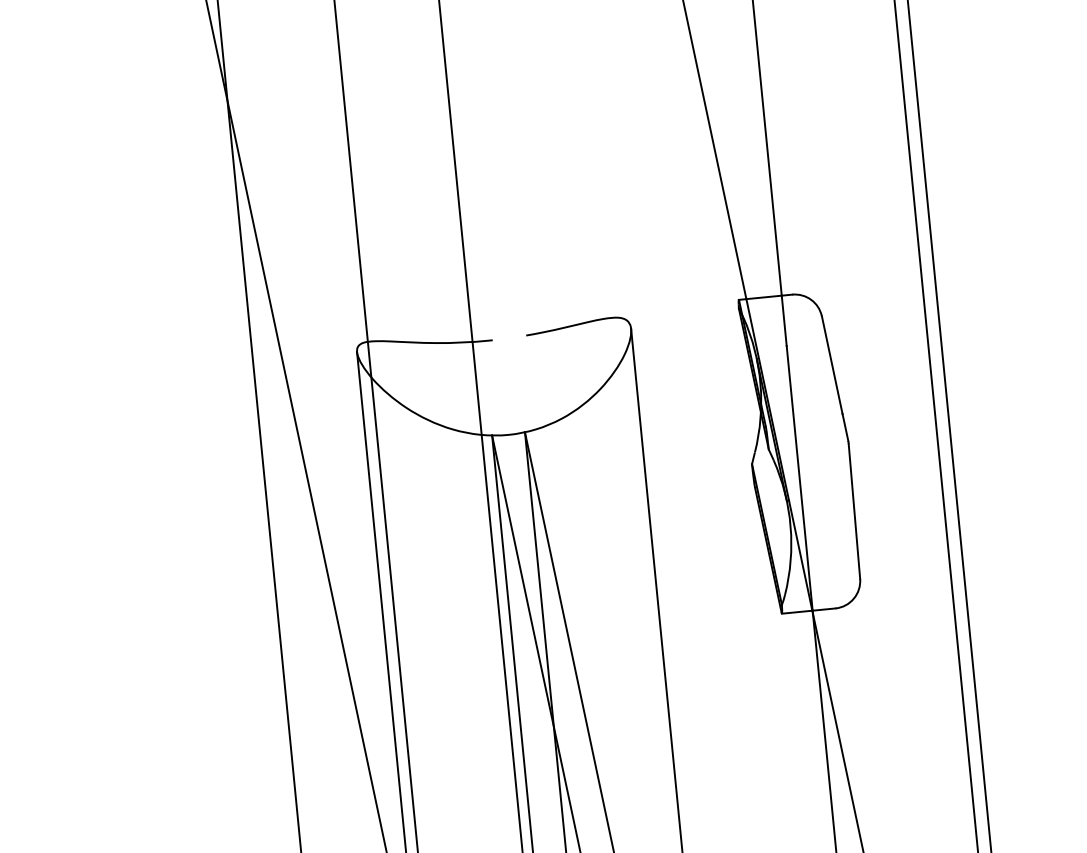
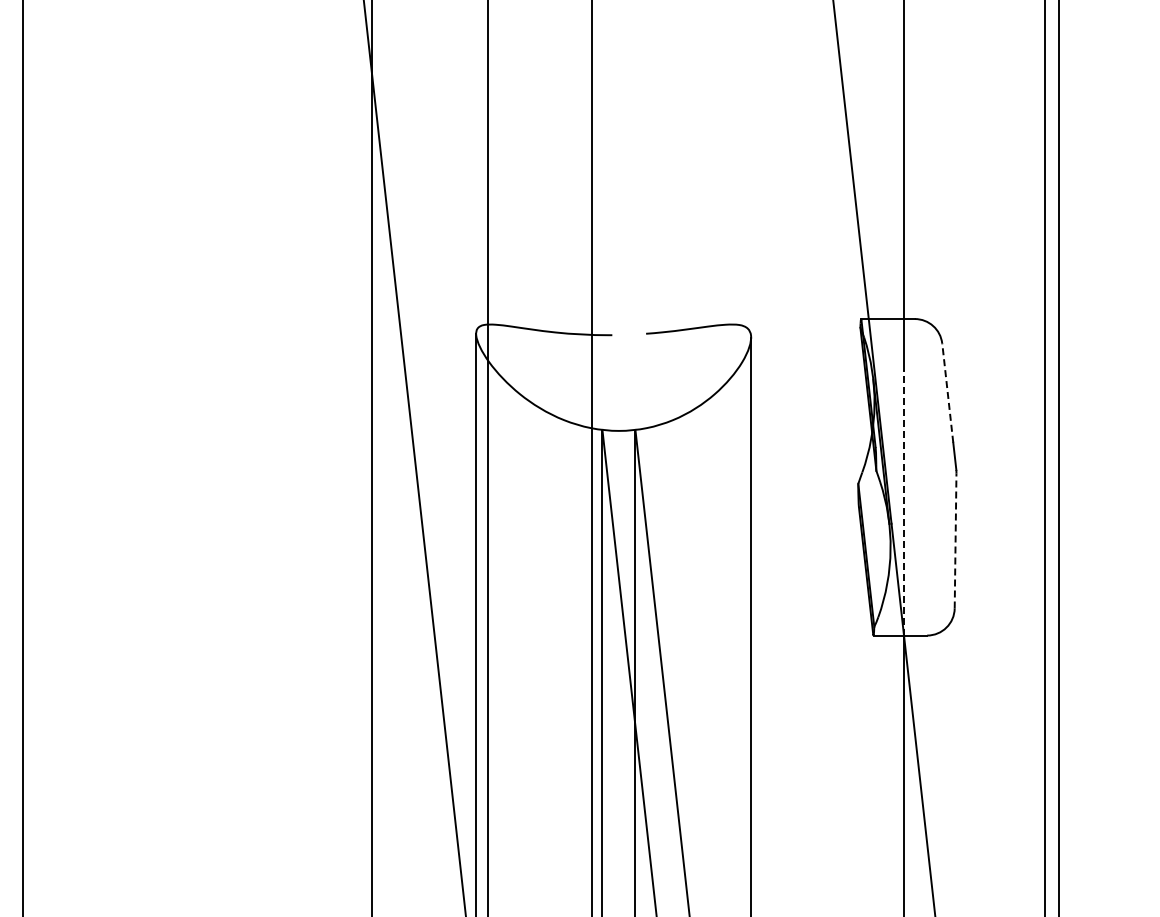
line: (832, 365) -> (947, 393), solid -> dashed
line: (799, 478) -> (904, 502), solid -> dashed
line: (854, 511) -> (955, 540), solid -> dashed

